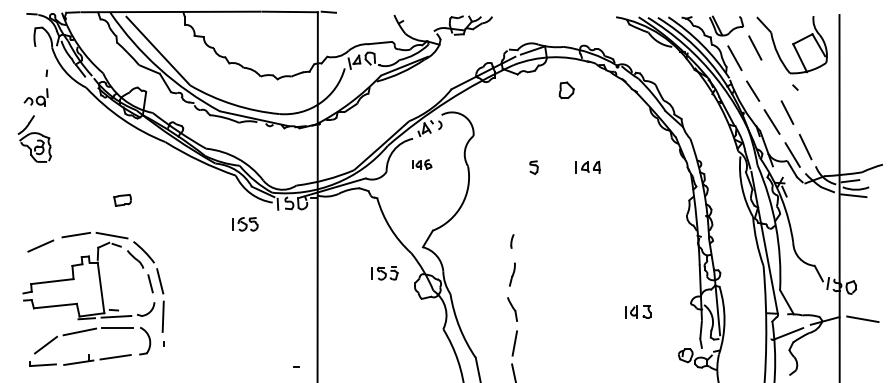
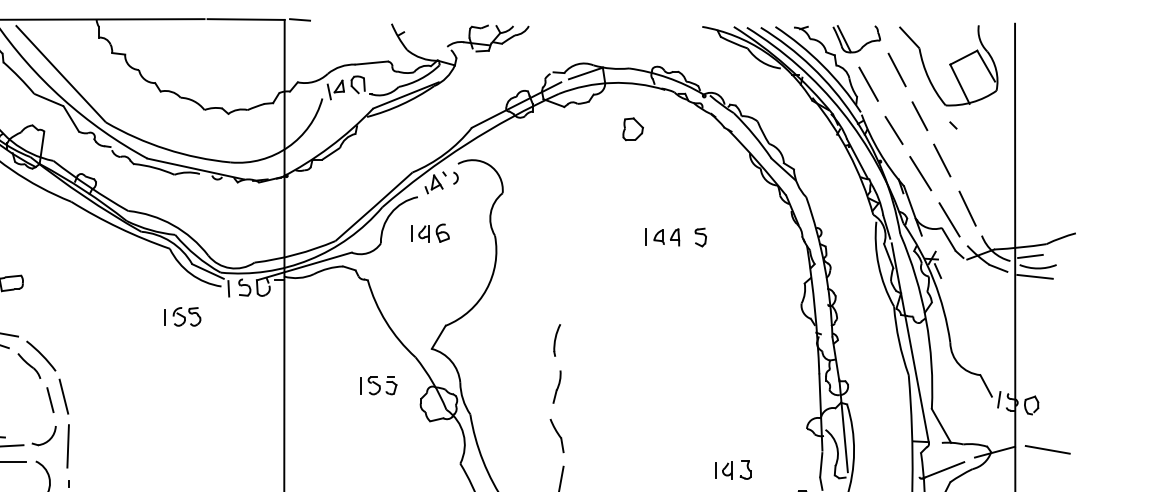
line: (771, 80) -> (919, 115), added
part: (422, 164) -> (431, 233), size x1.43
part: (533, 167) -> (700, 237), moved
part: (512, 241) -> (557, 340), size x1.67
part: (638, 311) -> (733, 469), moved

